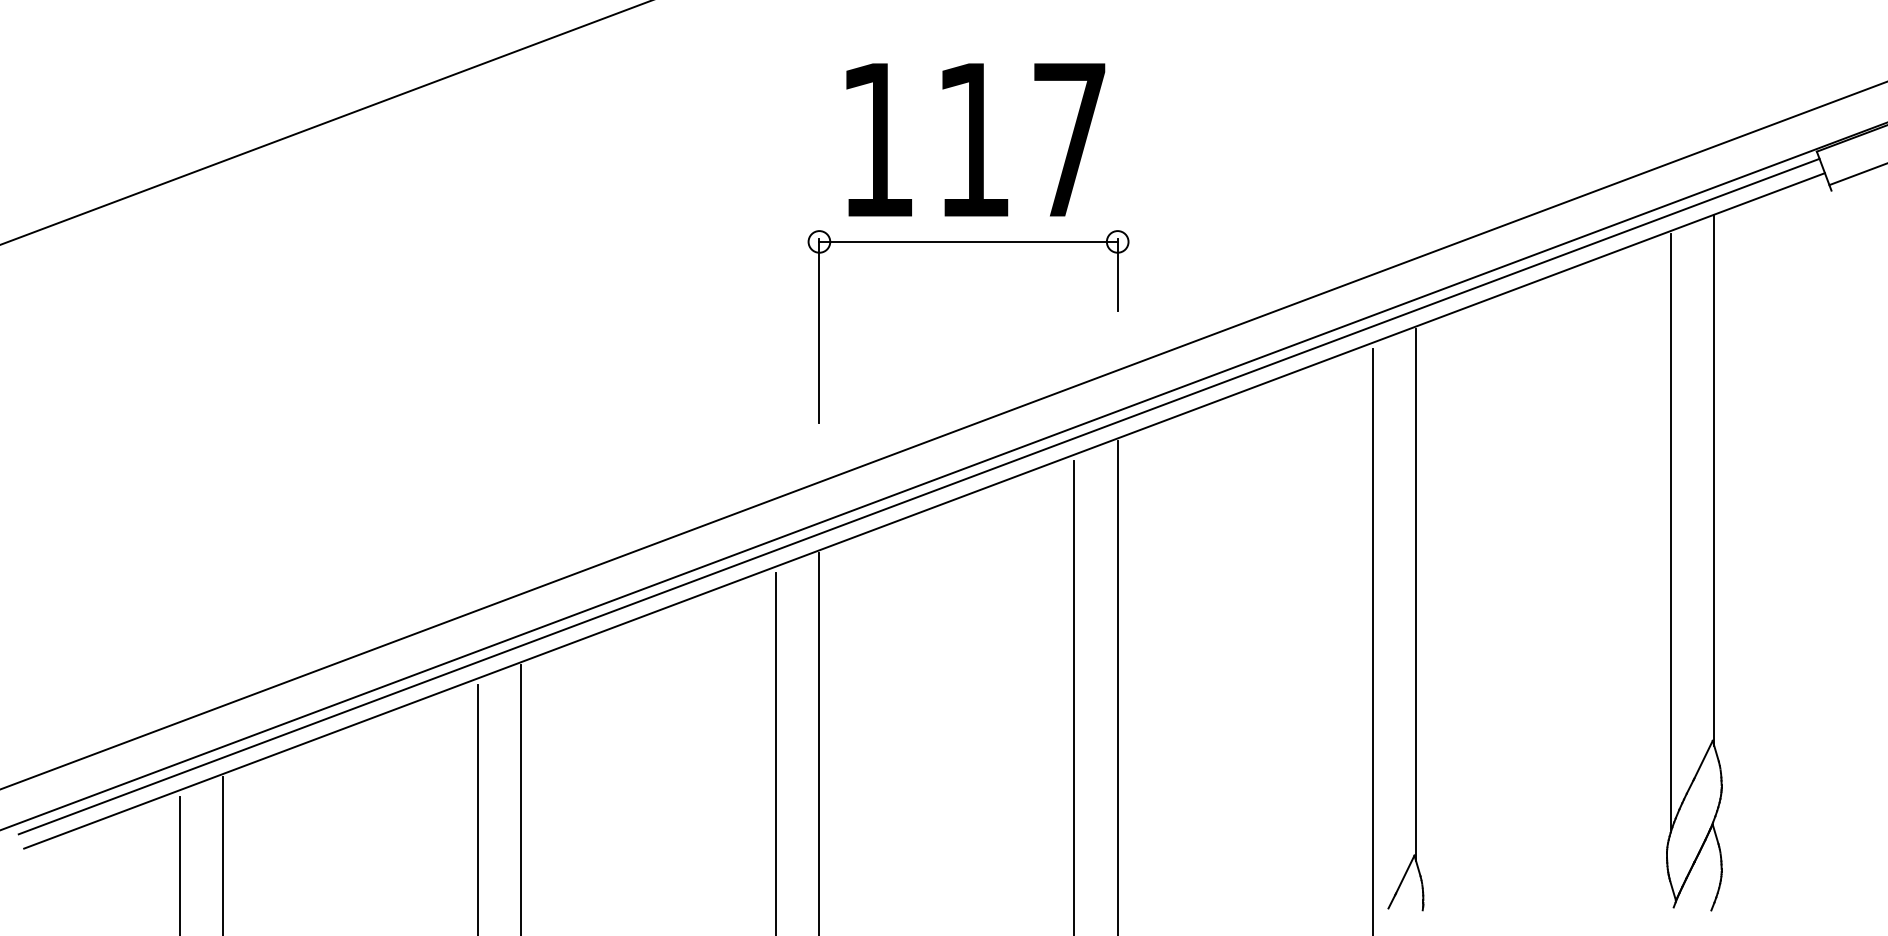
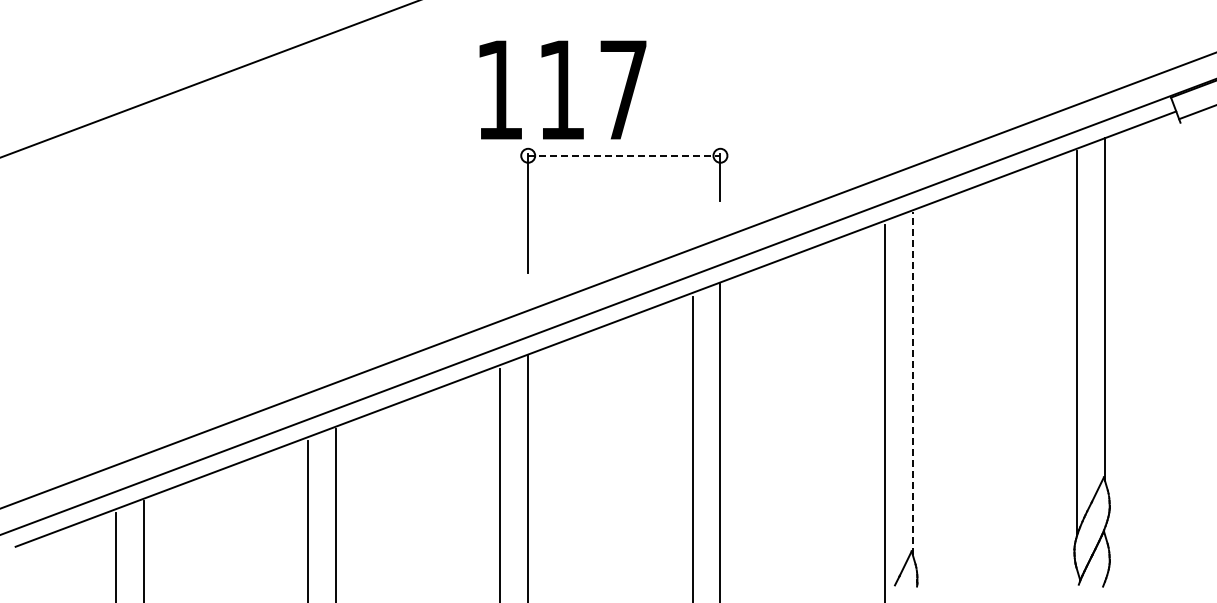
text: (975, 139) -> (562, 89), moved
line: (968, 241) -> (624, 155), solid -> dashed
line: (919, 495) -> (592, 319), removed
line: (1415, 593) -> (912, 382), solid -> dashed

